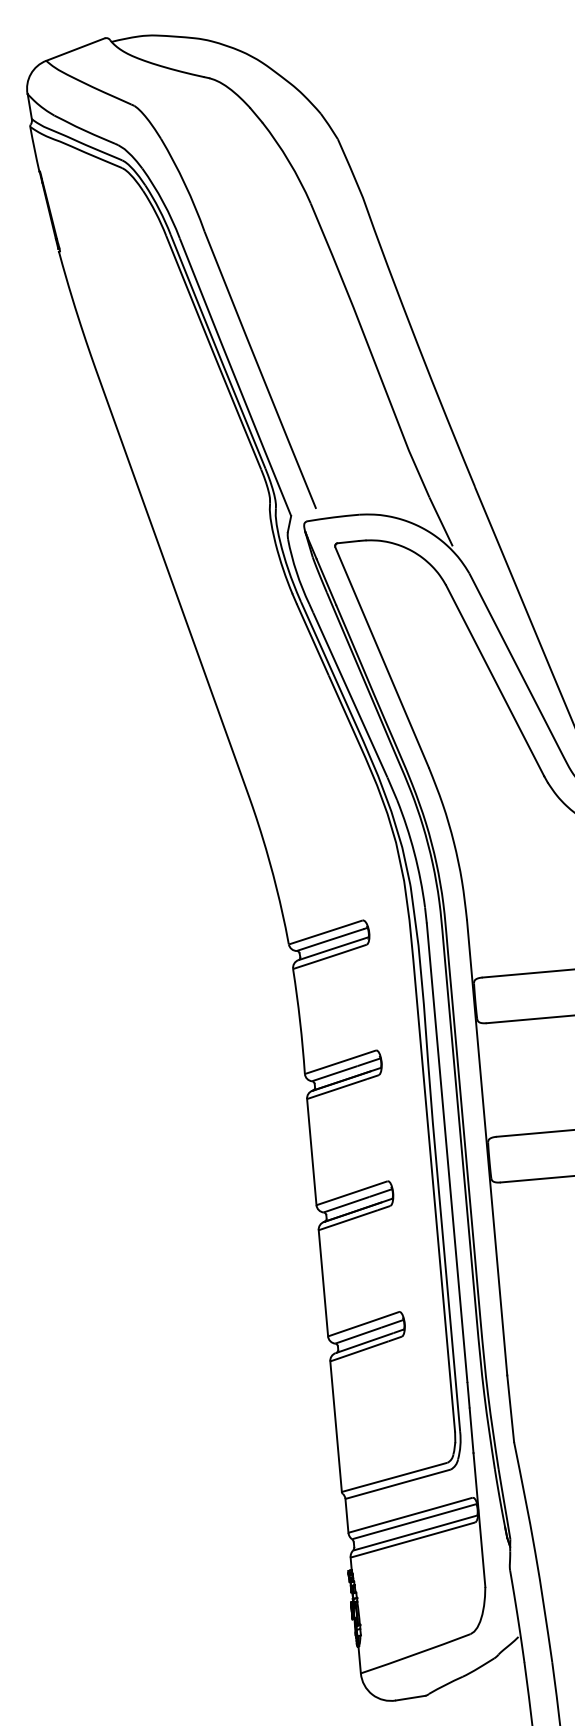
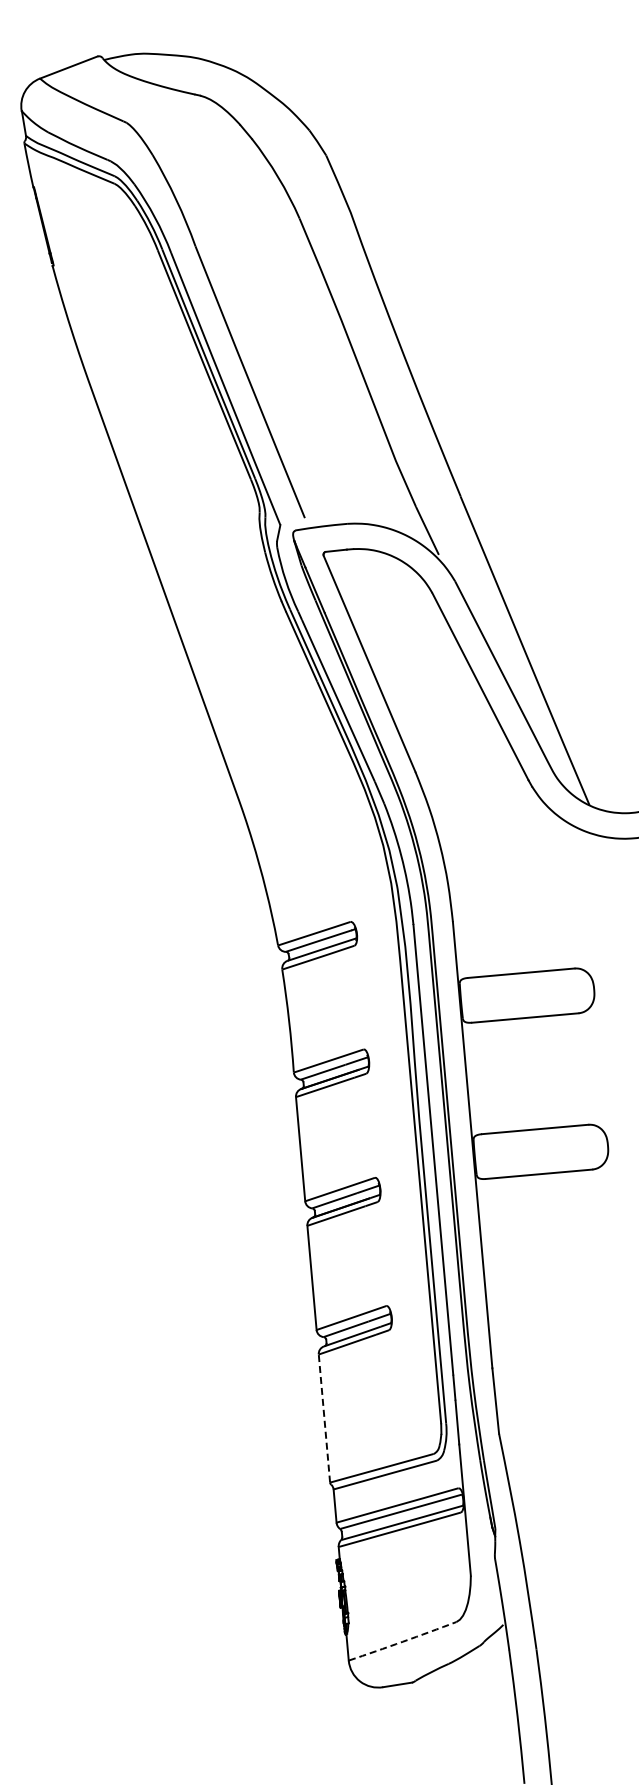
line: (336, 1426) -> (324, 1418), solid -> dashed
arc: (415, 1653) -> (402, 1641), solid -> dashed

